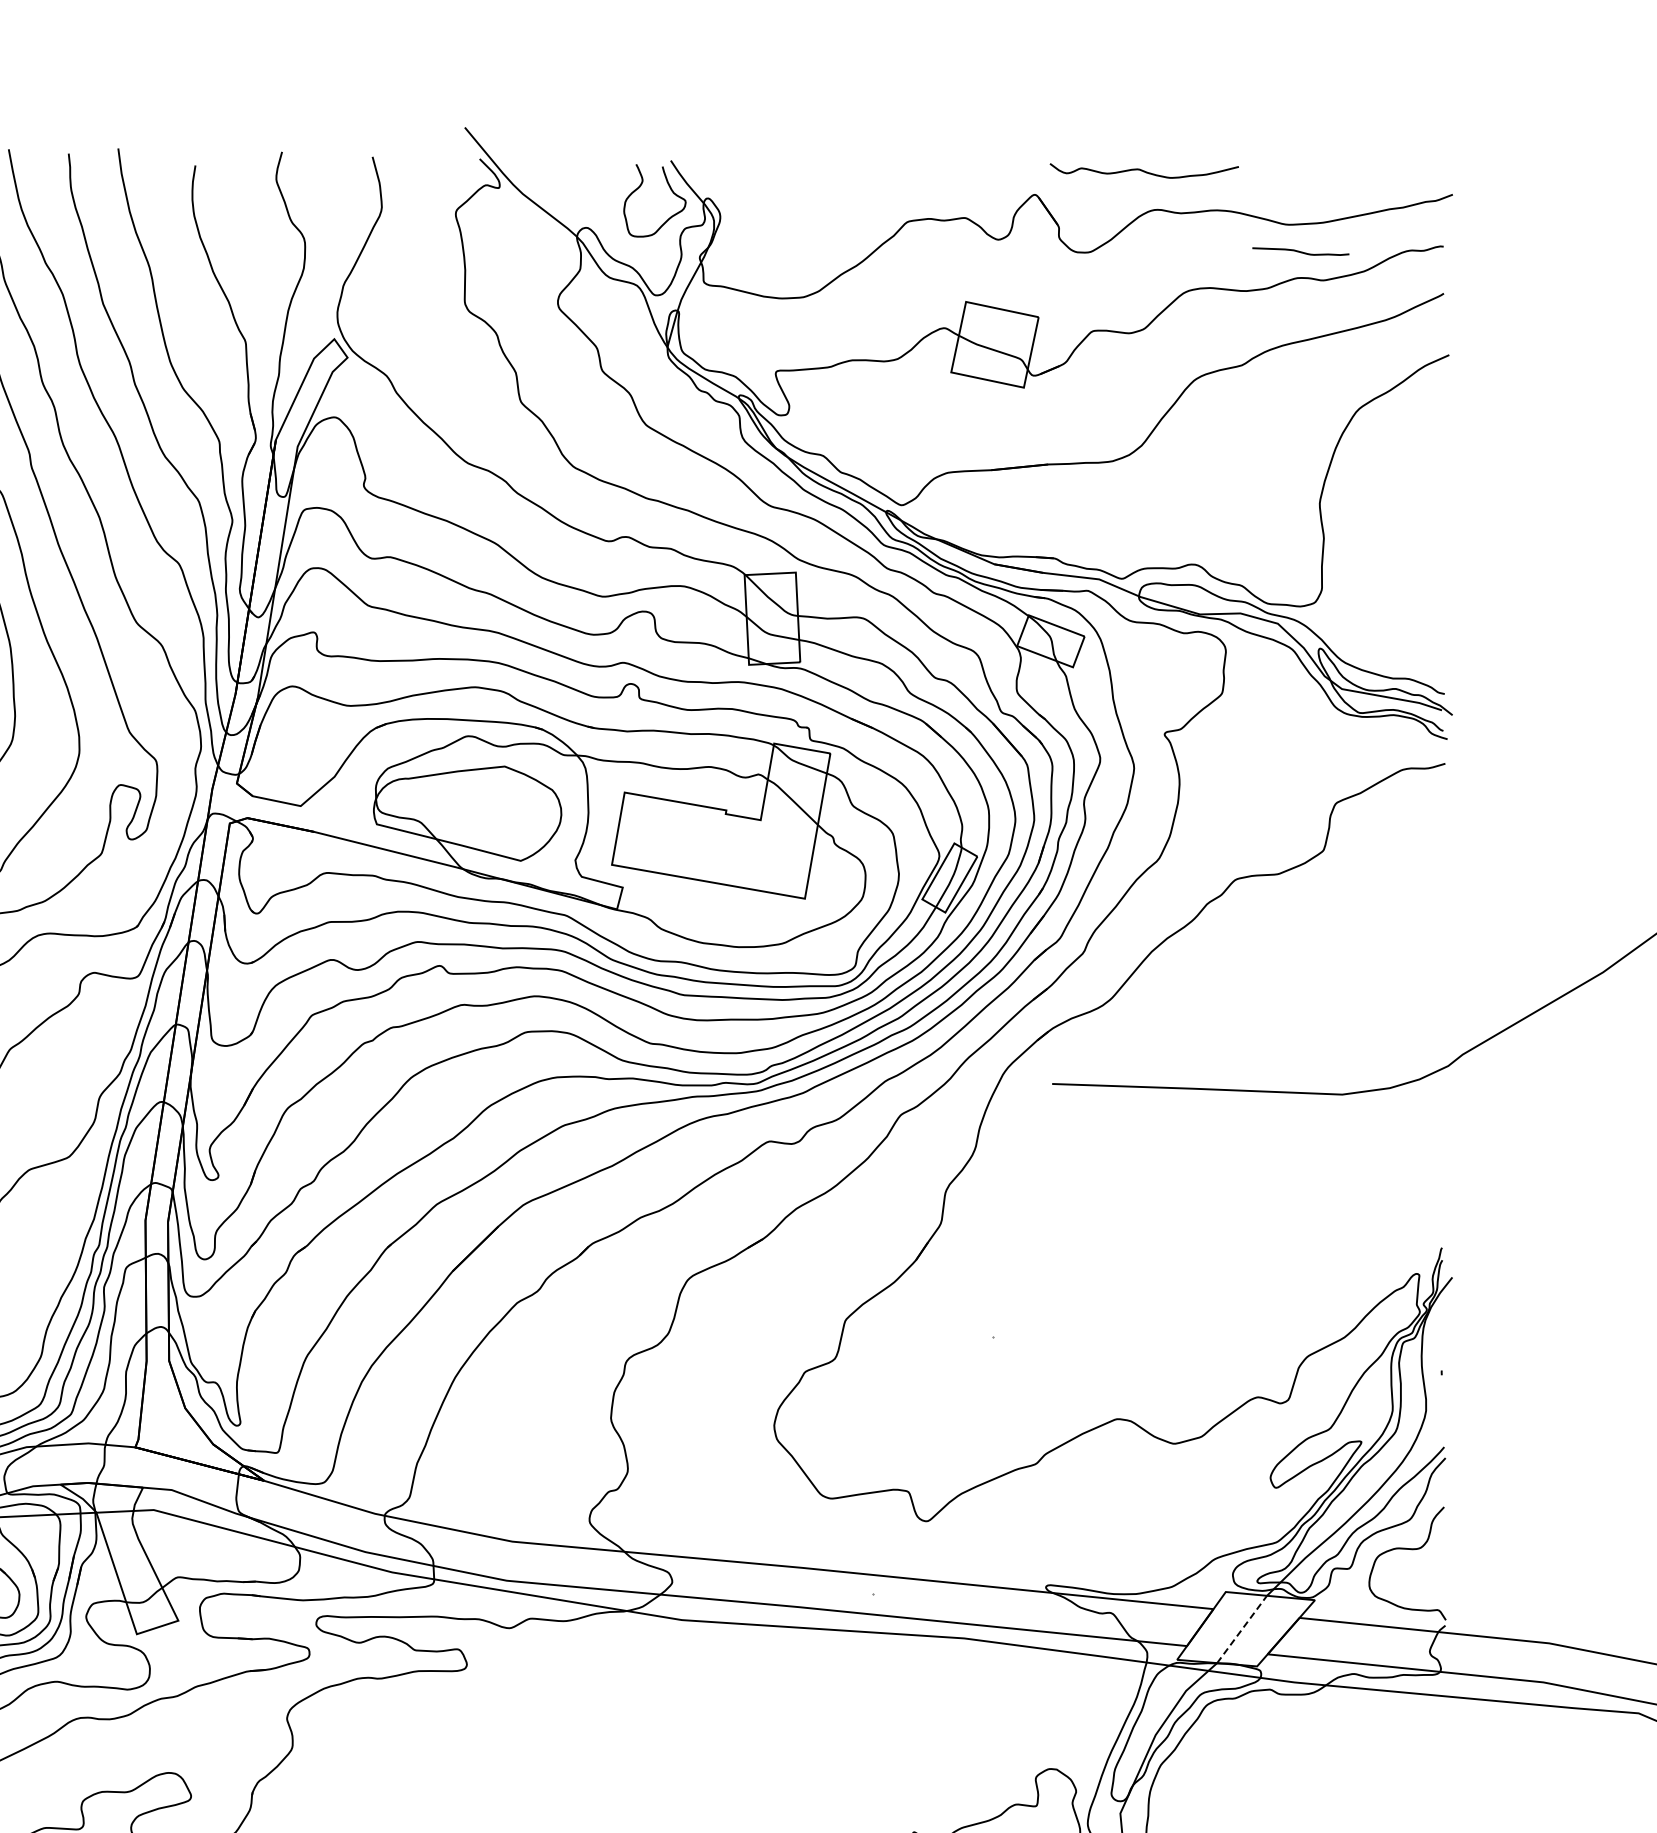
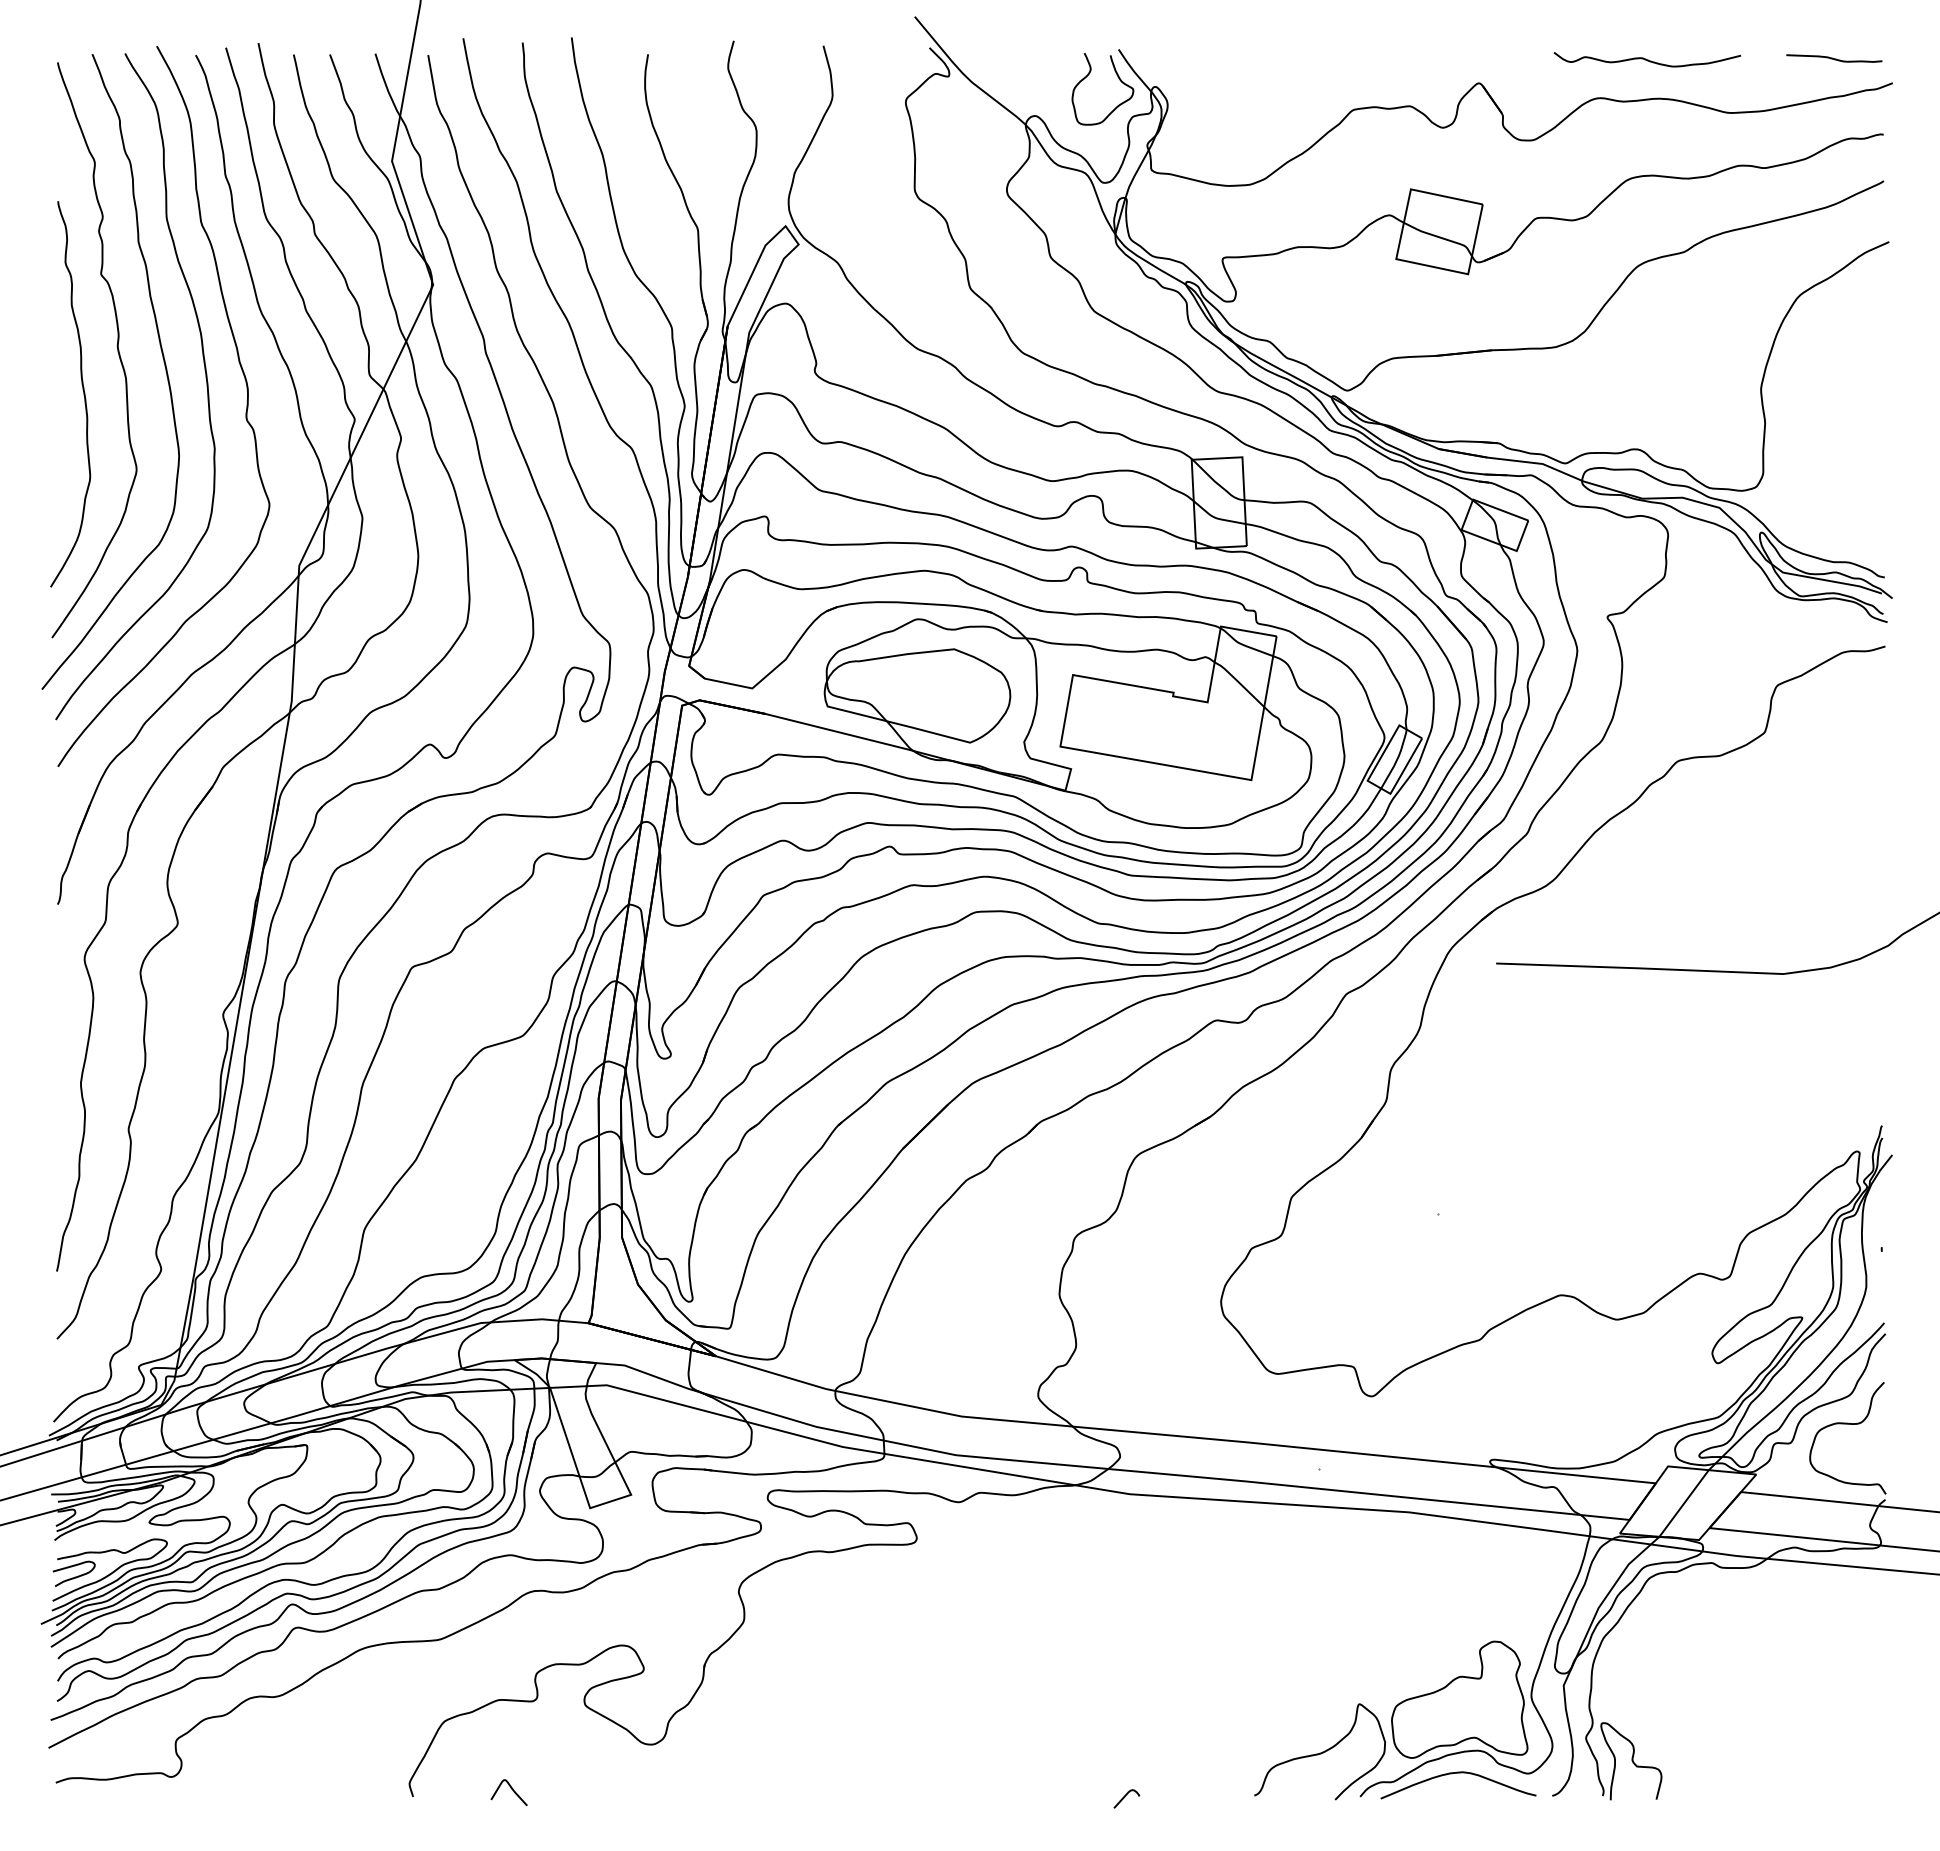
curve: (1144, 170) -> (1647, 59), moved
curve: (1301, 251) -> (1834, 58), moved
line: (1242, 1629) -> (1684, 1503), dashed -> solid

